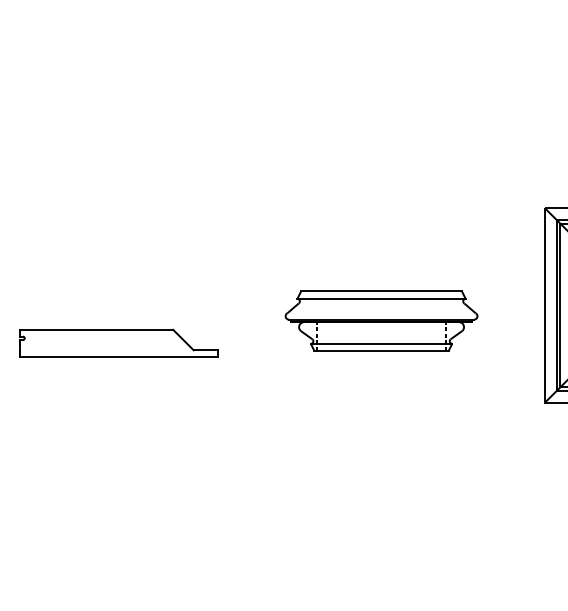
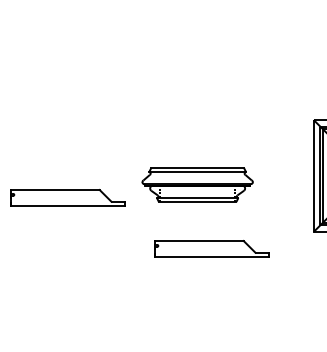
part: (381, 320) -> (197, 184), moved
part: (367, 431) -> (211, 248), added

